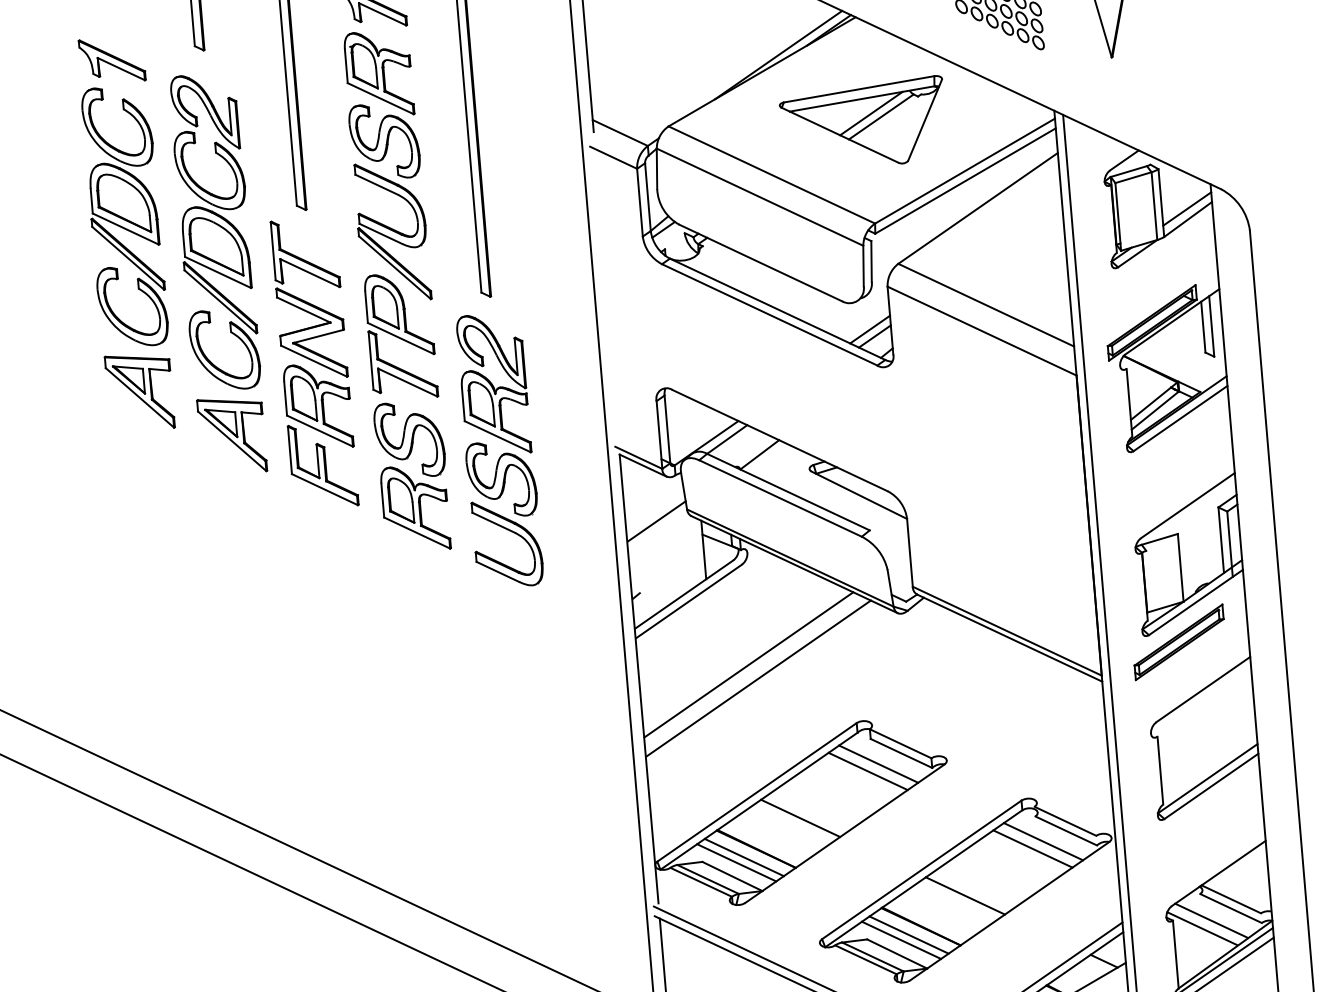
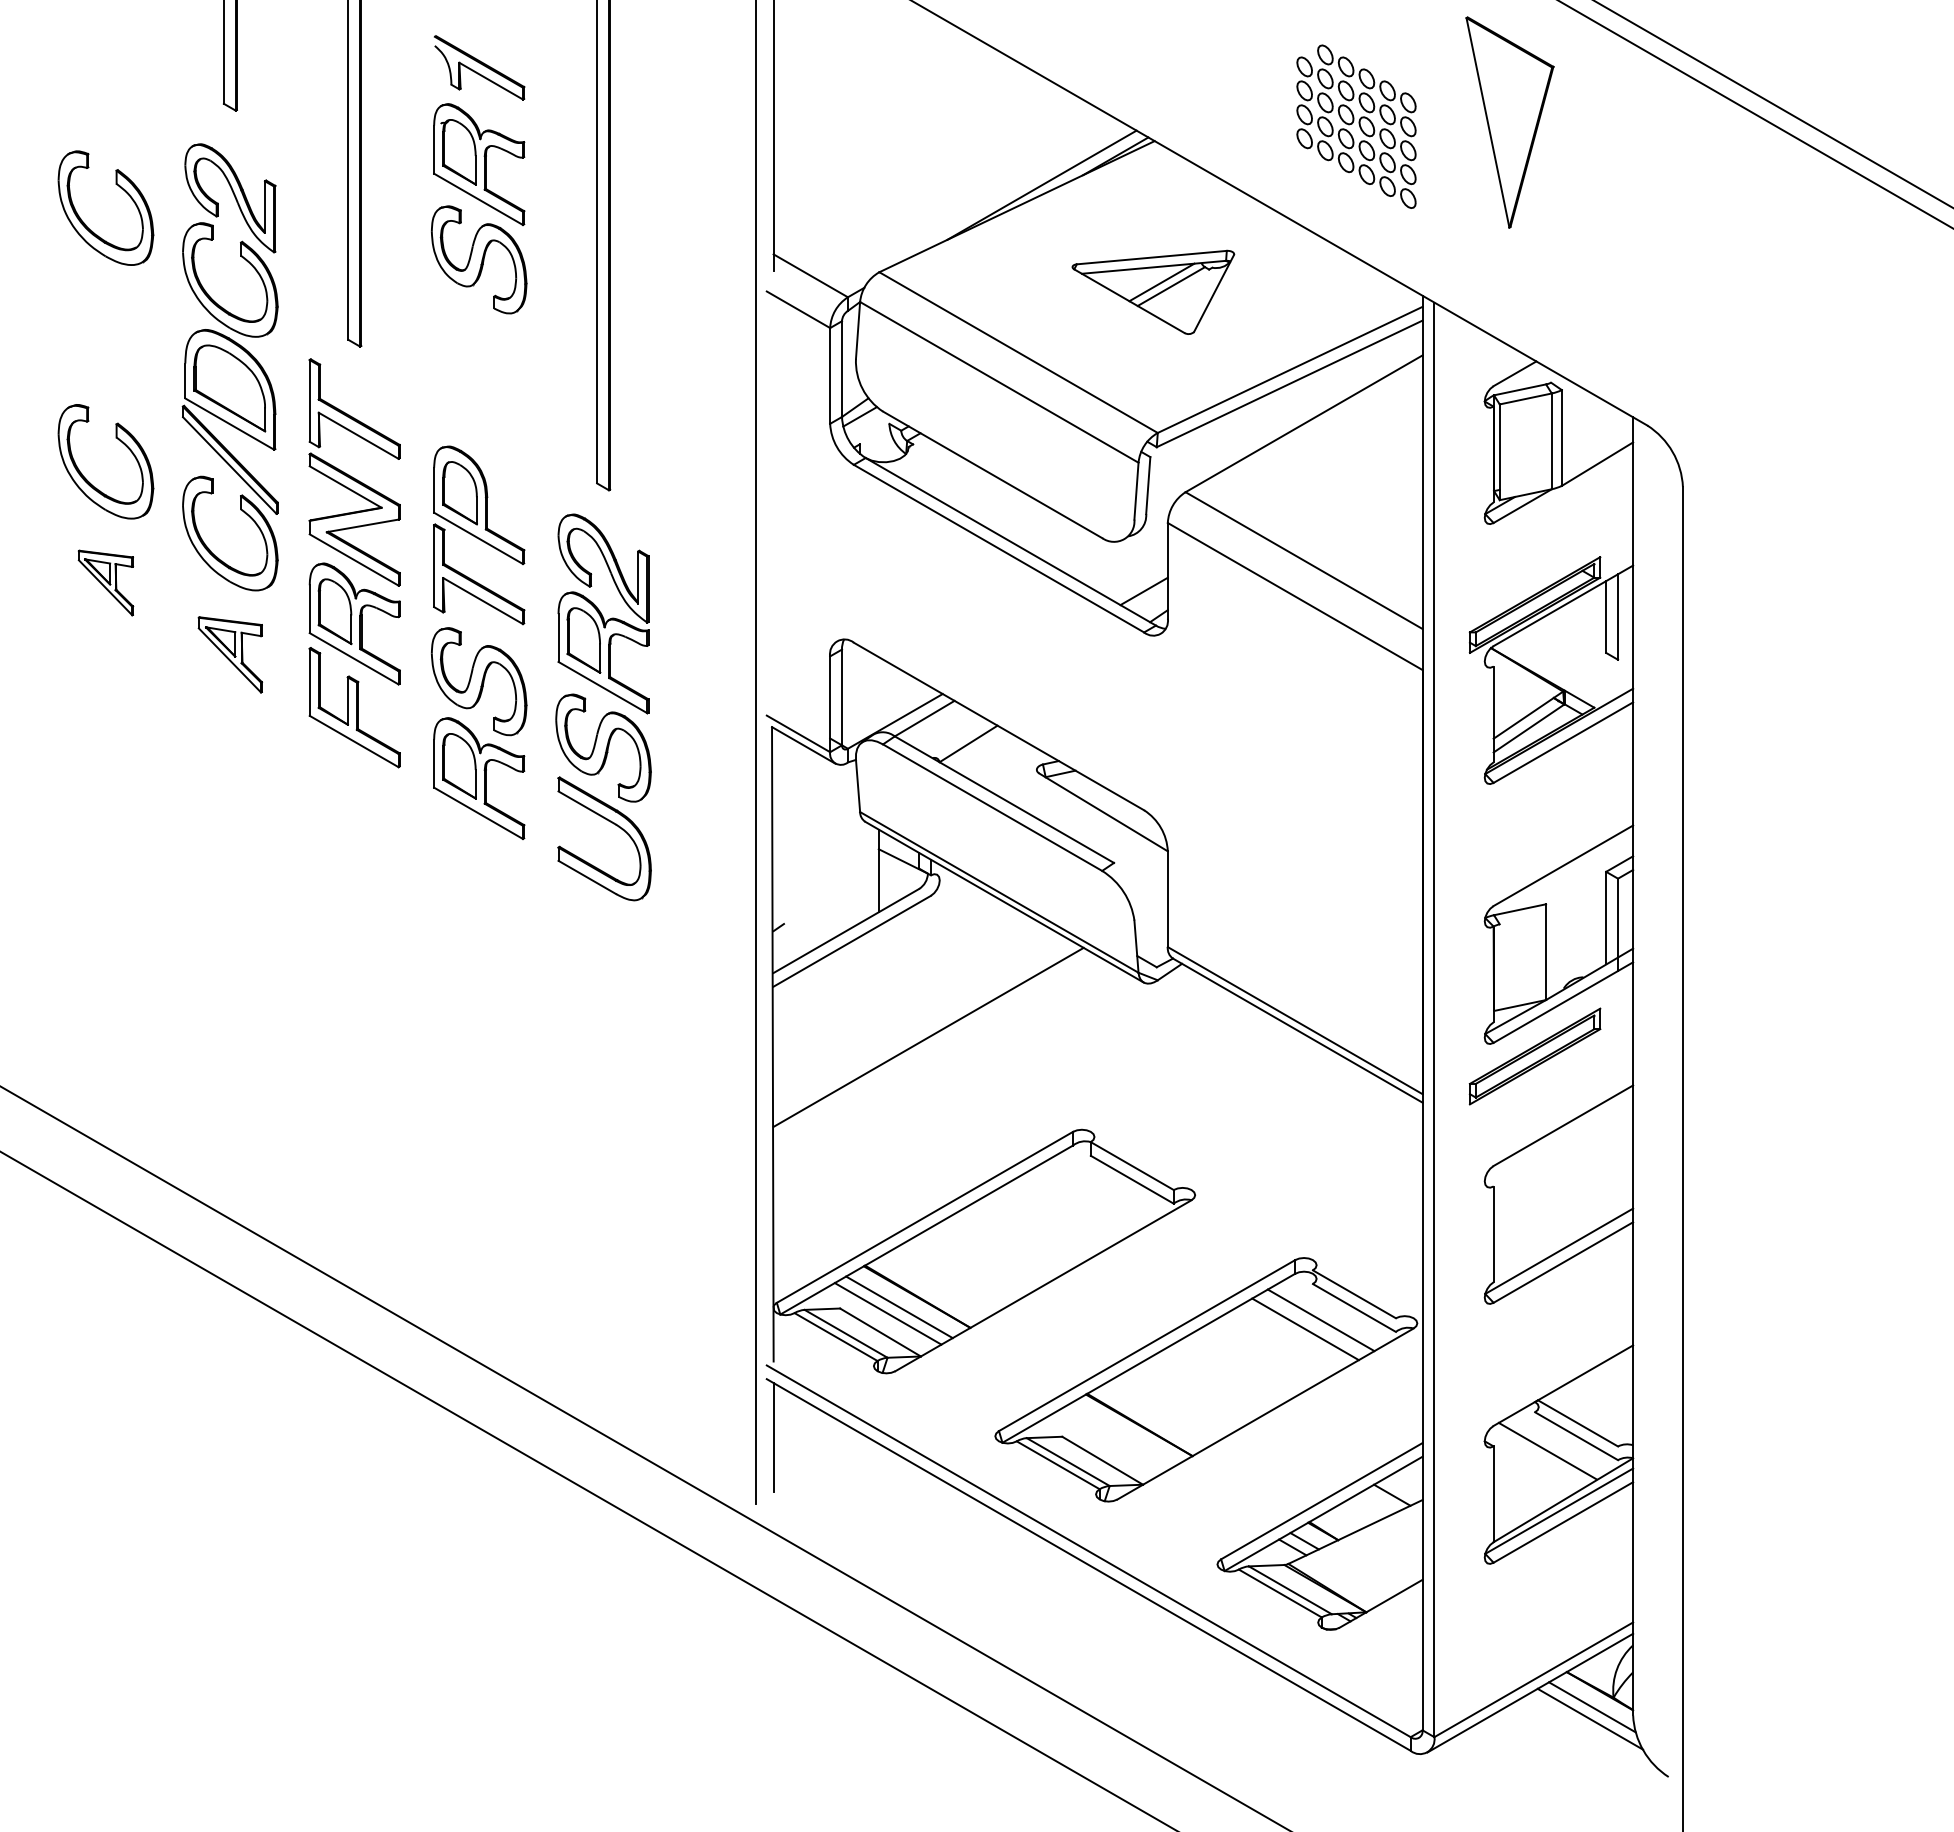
part: (112, 60) -> (106, 113), removed
part: (863, 124) -> (1153, 292), size x0.7
line: (1187, 208) -> (1597, 448), removed
part: (125, 227) -> (105, 350), removed
part: (391, 231) -> (478, 387), removed
line: (869, 329) -> (1137, 581), removed
part: (139, 391) -> (105, 582), size x0.6
part: (232, 435) -> (230, 654), size x0.7
line: (656, 520) -> (816, 824), removed
line: (758, 678) -> (940, 1057), removed
line: (878, 763) -> (1098, 1191), removed
line: (868, 771) -> (1083, 1200), removed
line: (800, 818) -> (982, 1258), removed
line: (964, 896) -> (1204, 1387), removed
line: (1202, 928) -> (1533, 1460), removed
line: (909, 935) -> (1121, 1435), removed
line: (900, 939) -> (1109, 1441), removed

